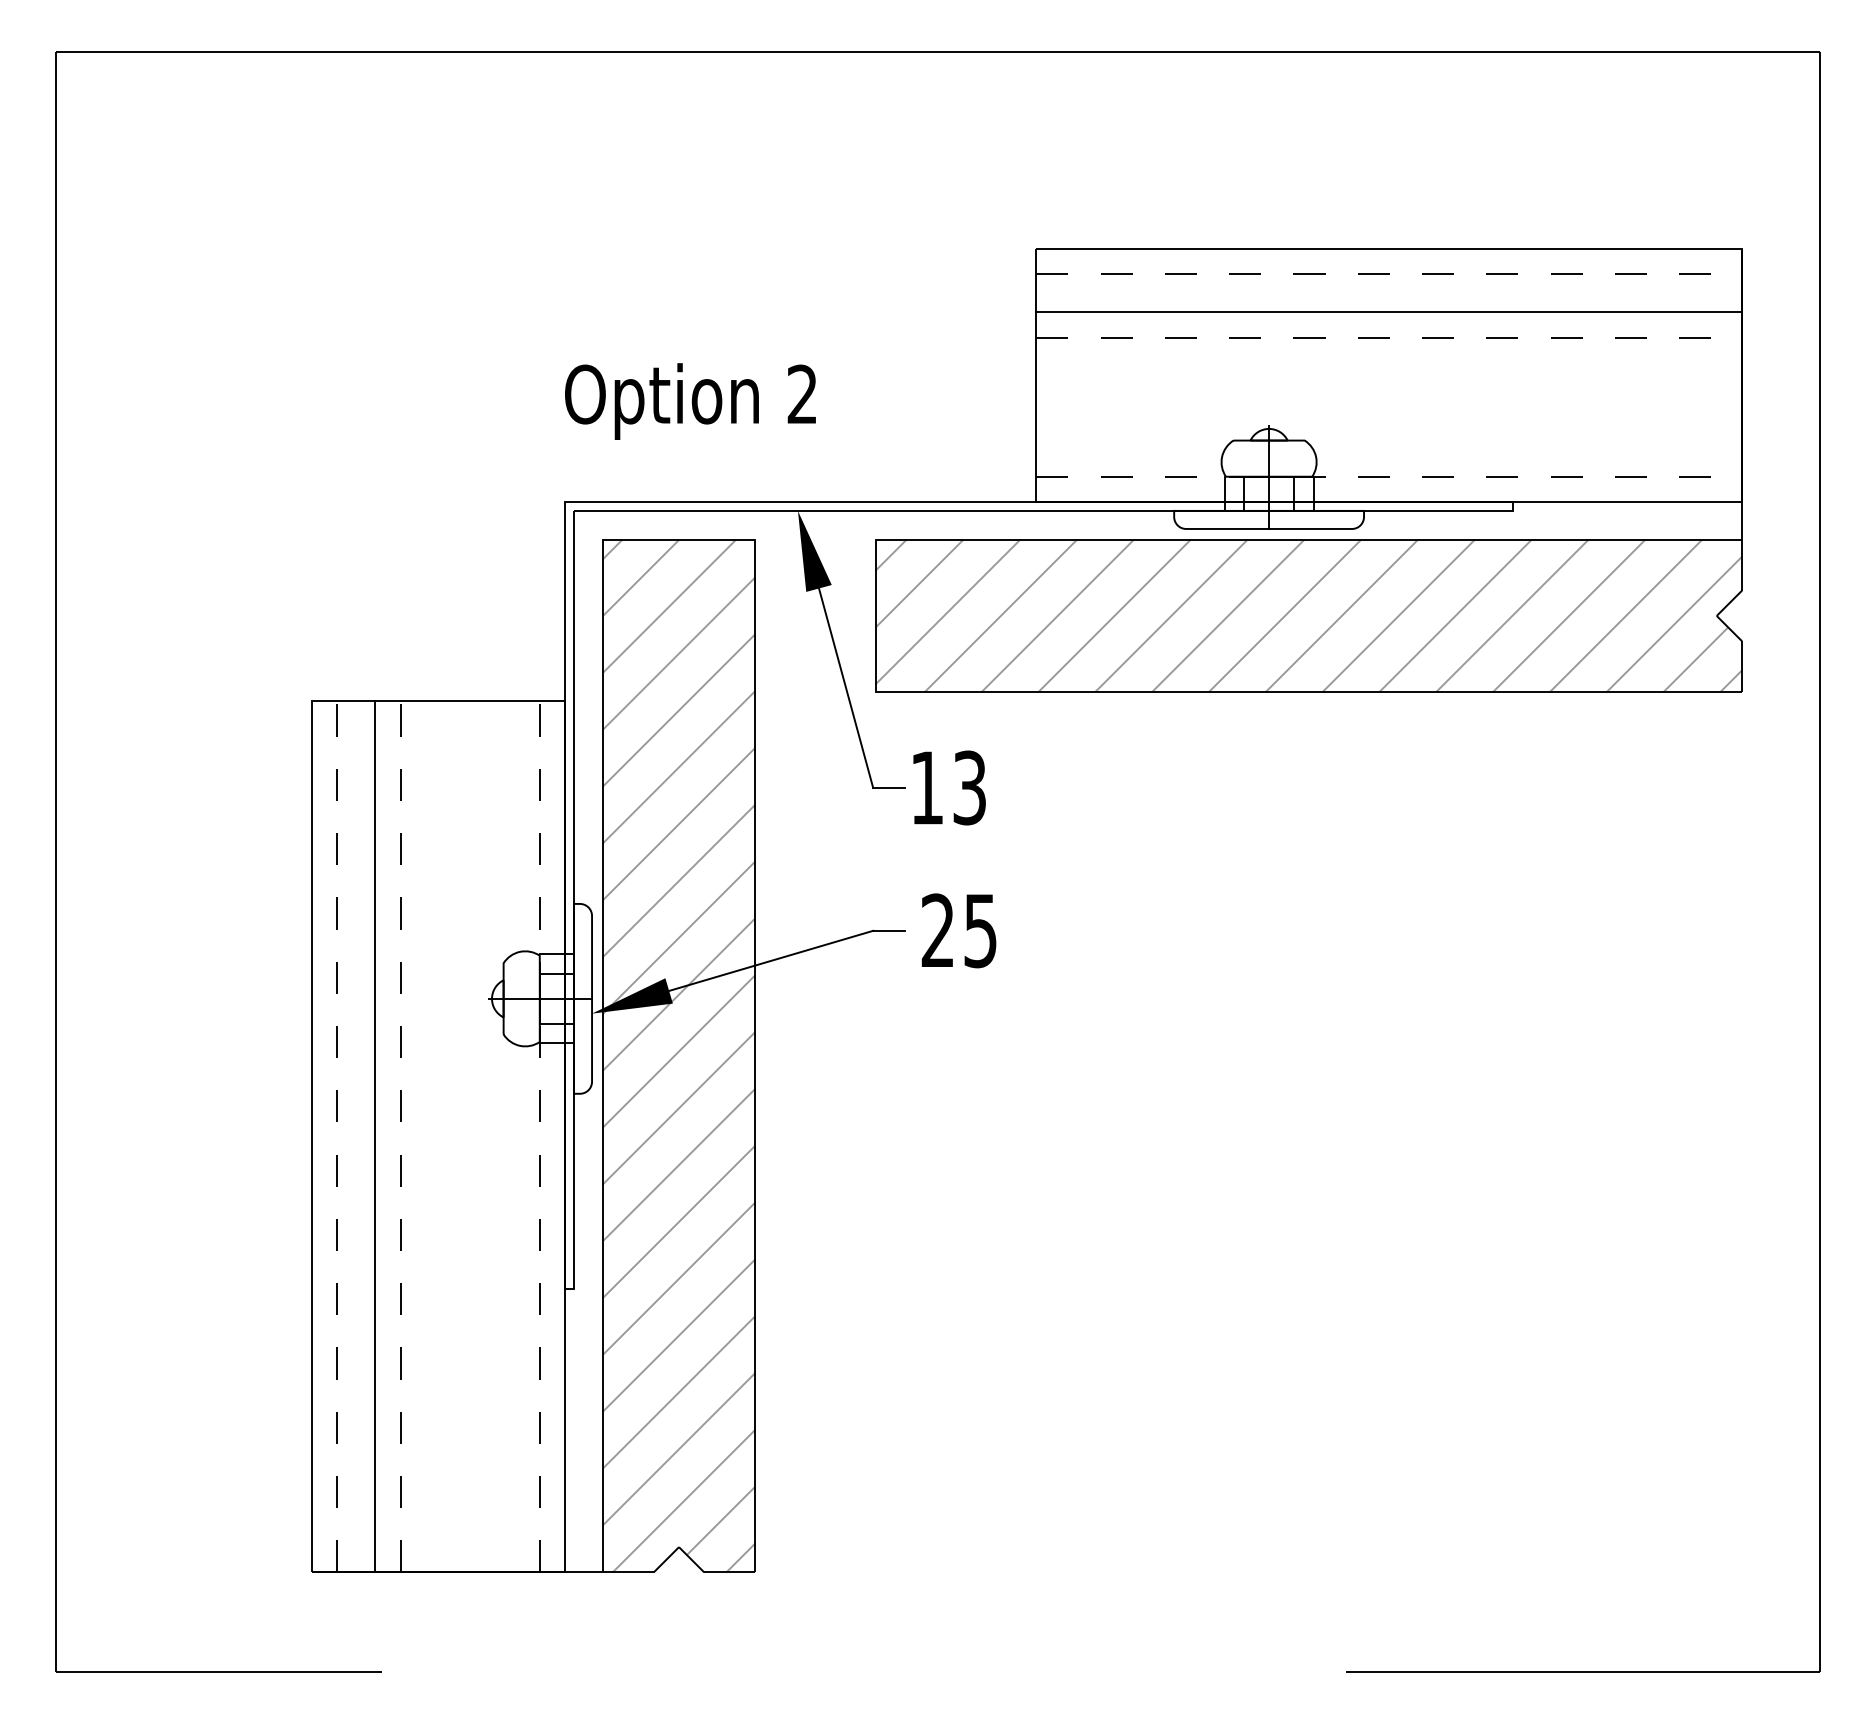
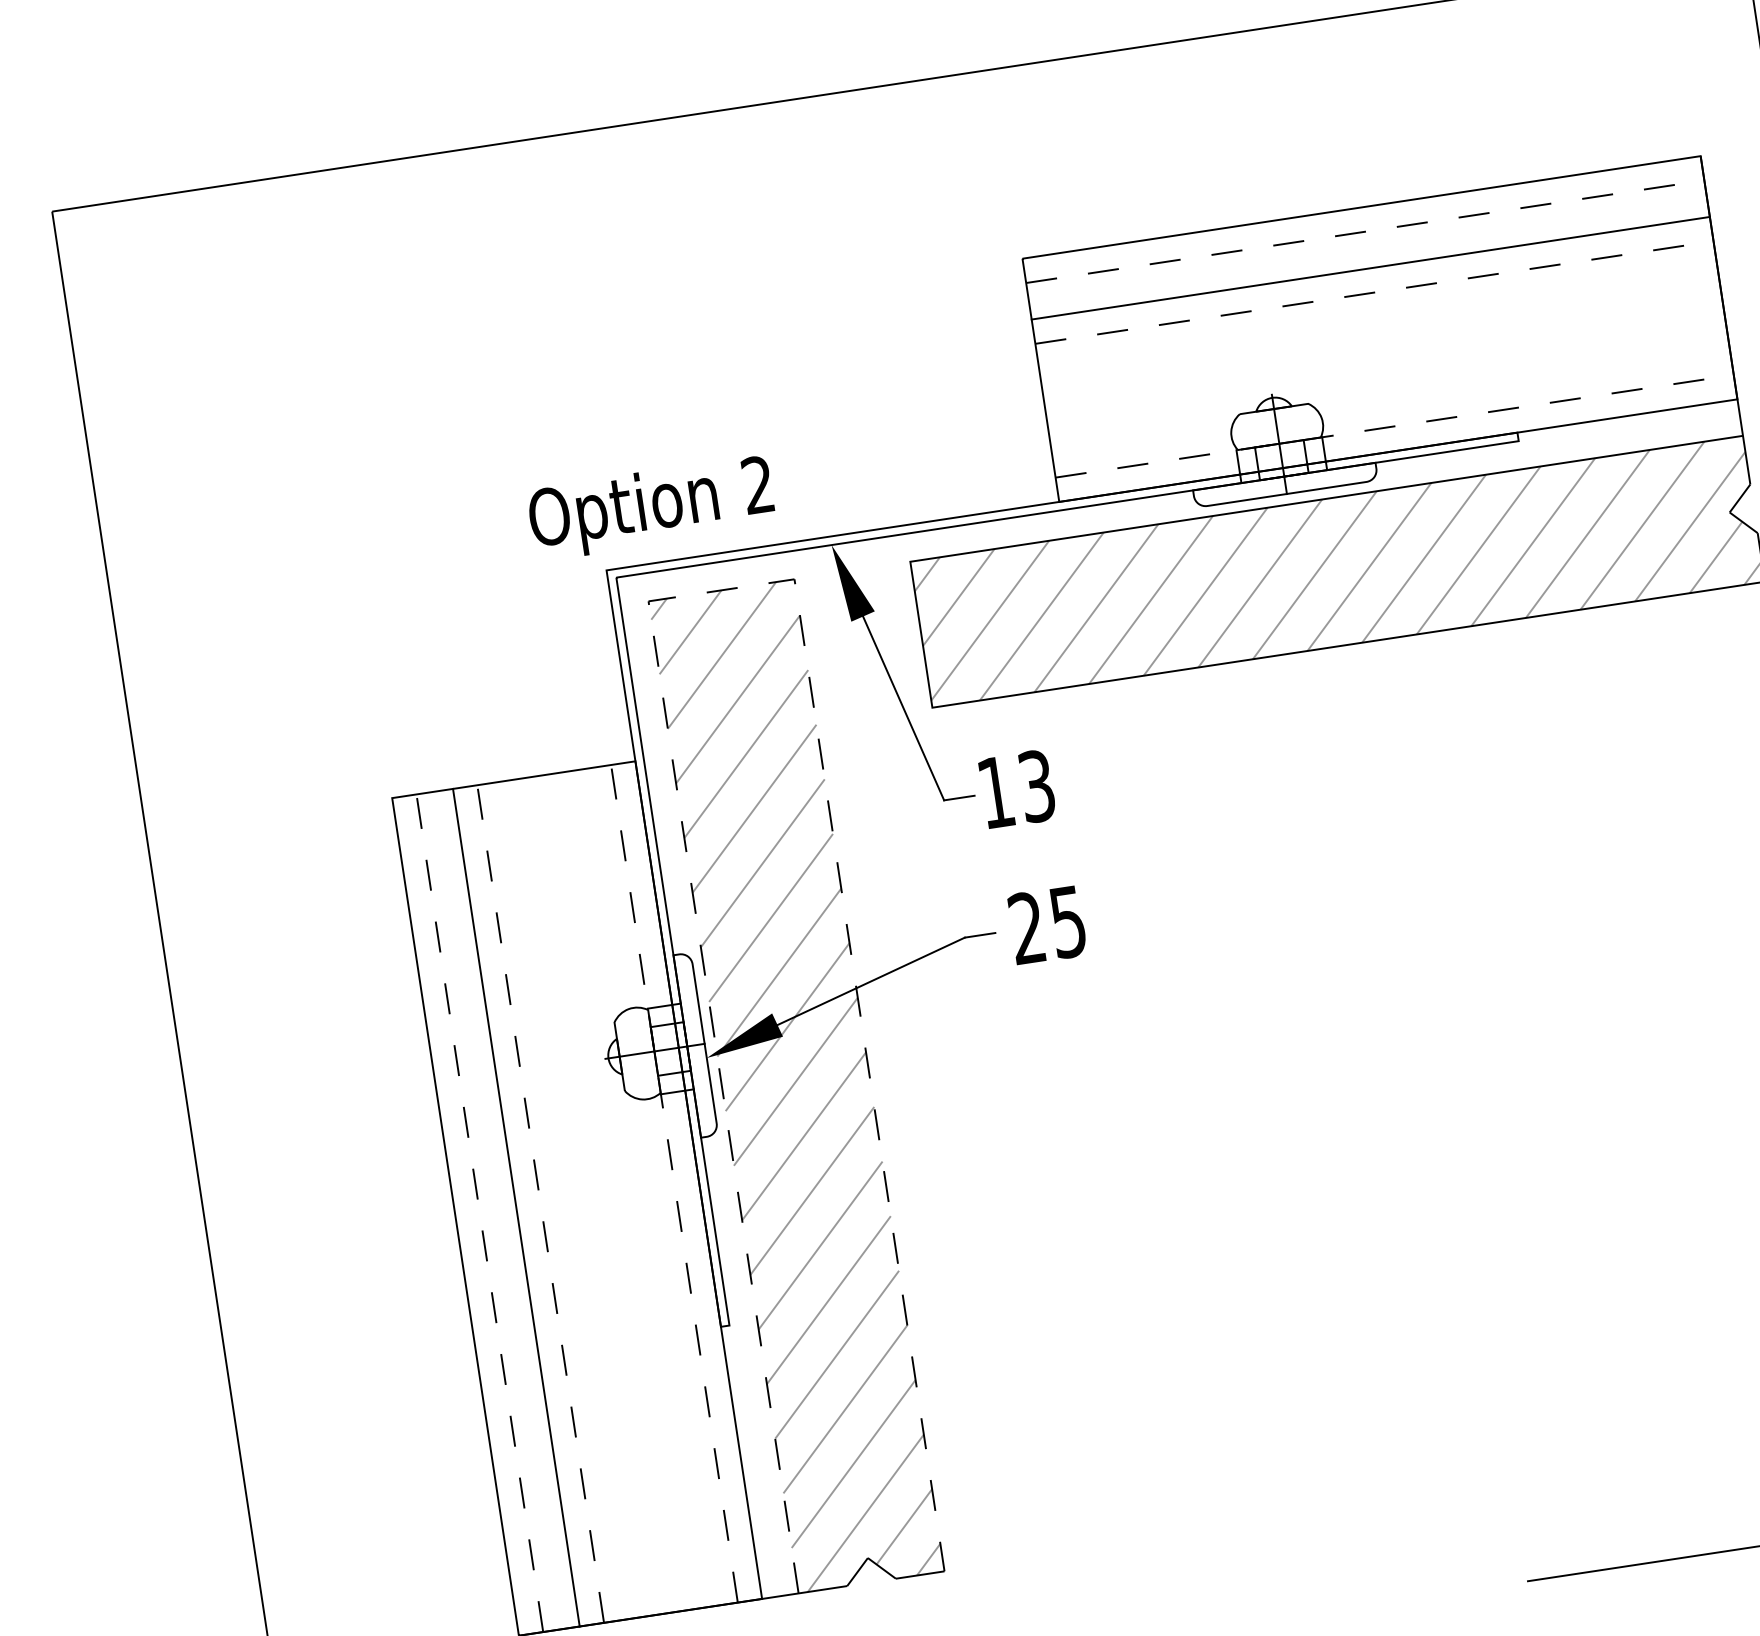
text: (690, 401) -> (651, 508), moved
line: (679, 540) -> (722, 590), solid -> dashed

